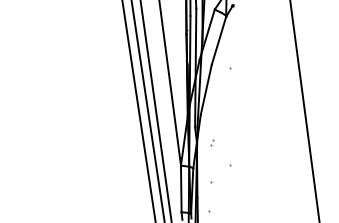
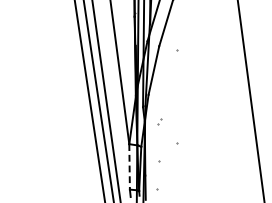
line: (181, 189) -> (129, 167), solid -> dashed

